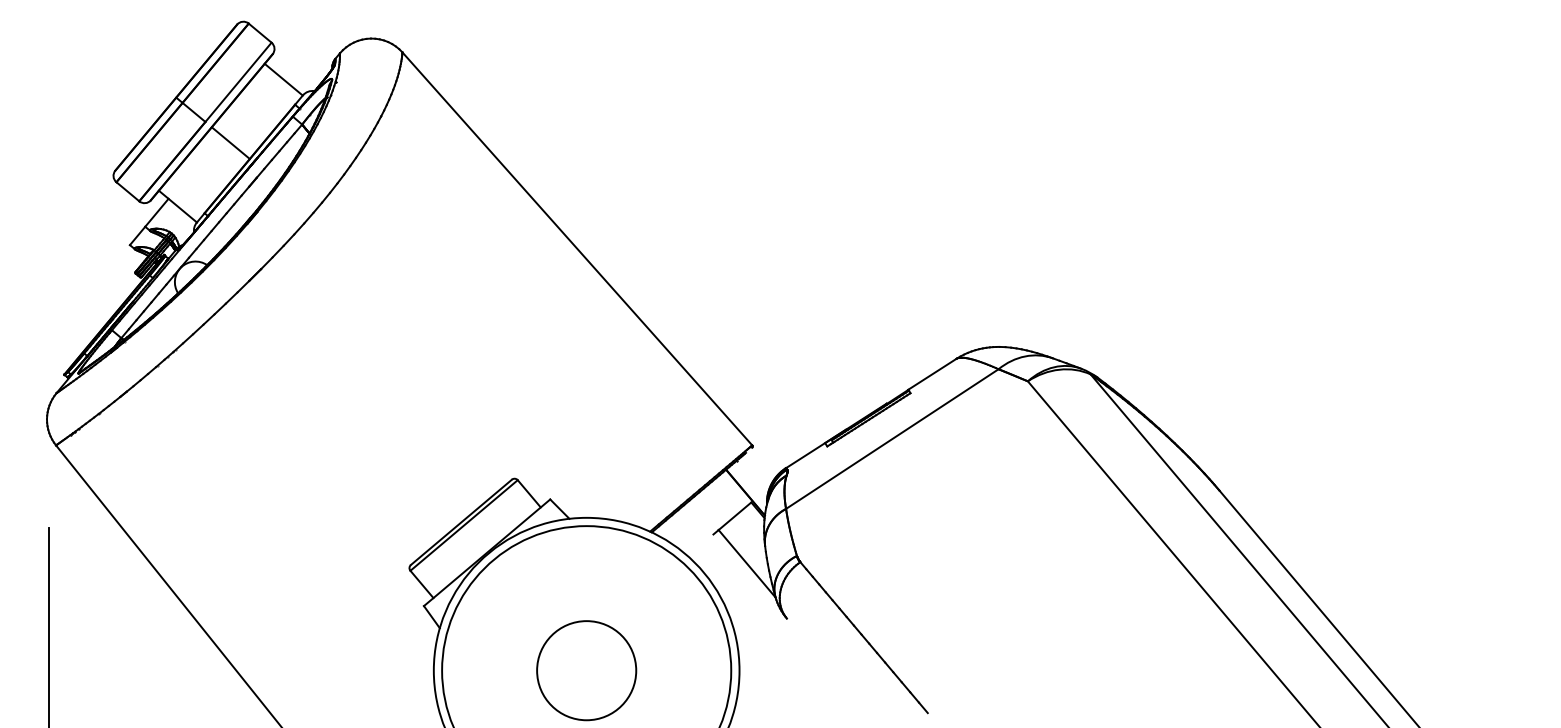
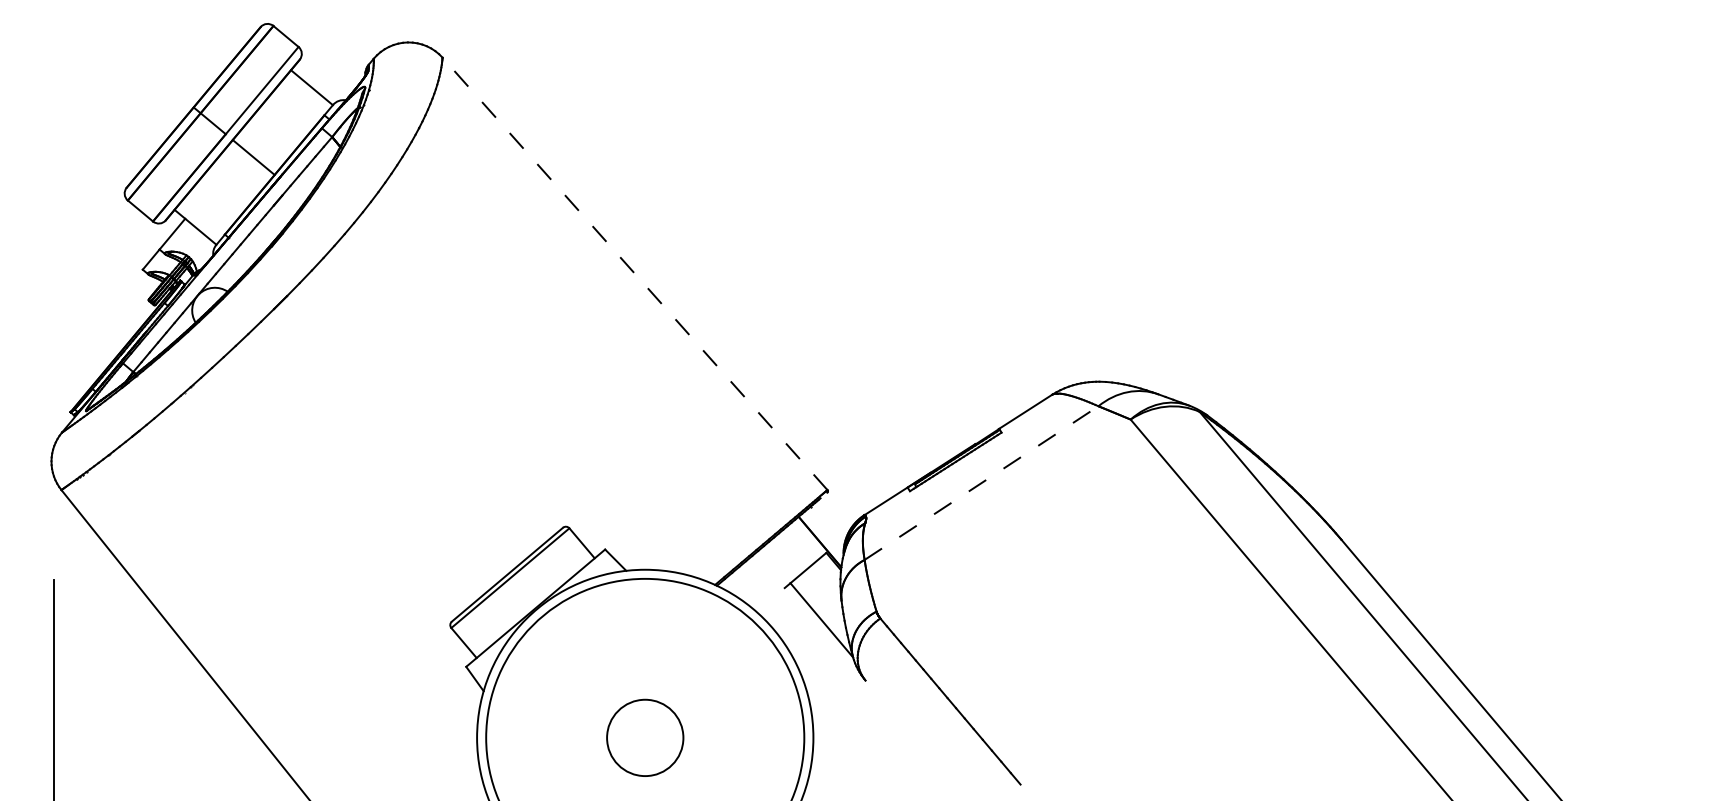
line: (576, 248) -> (634, 273), solid -> dashed
line: (892, 439) -> (981, 483), solid -> dashed
circle: (585, 670) -> (644, 737), size x0.7

